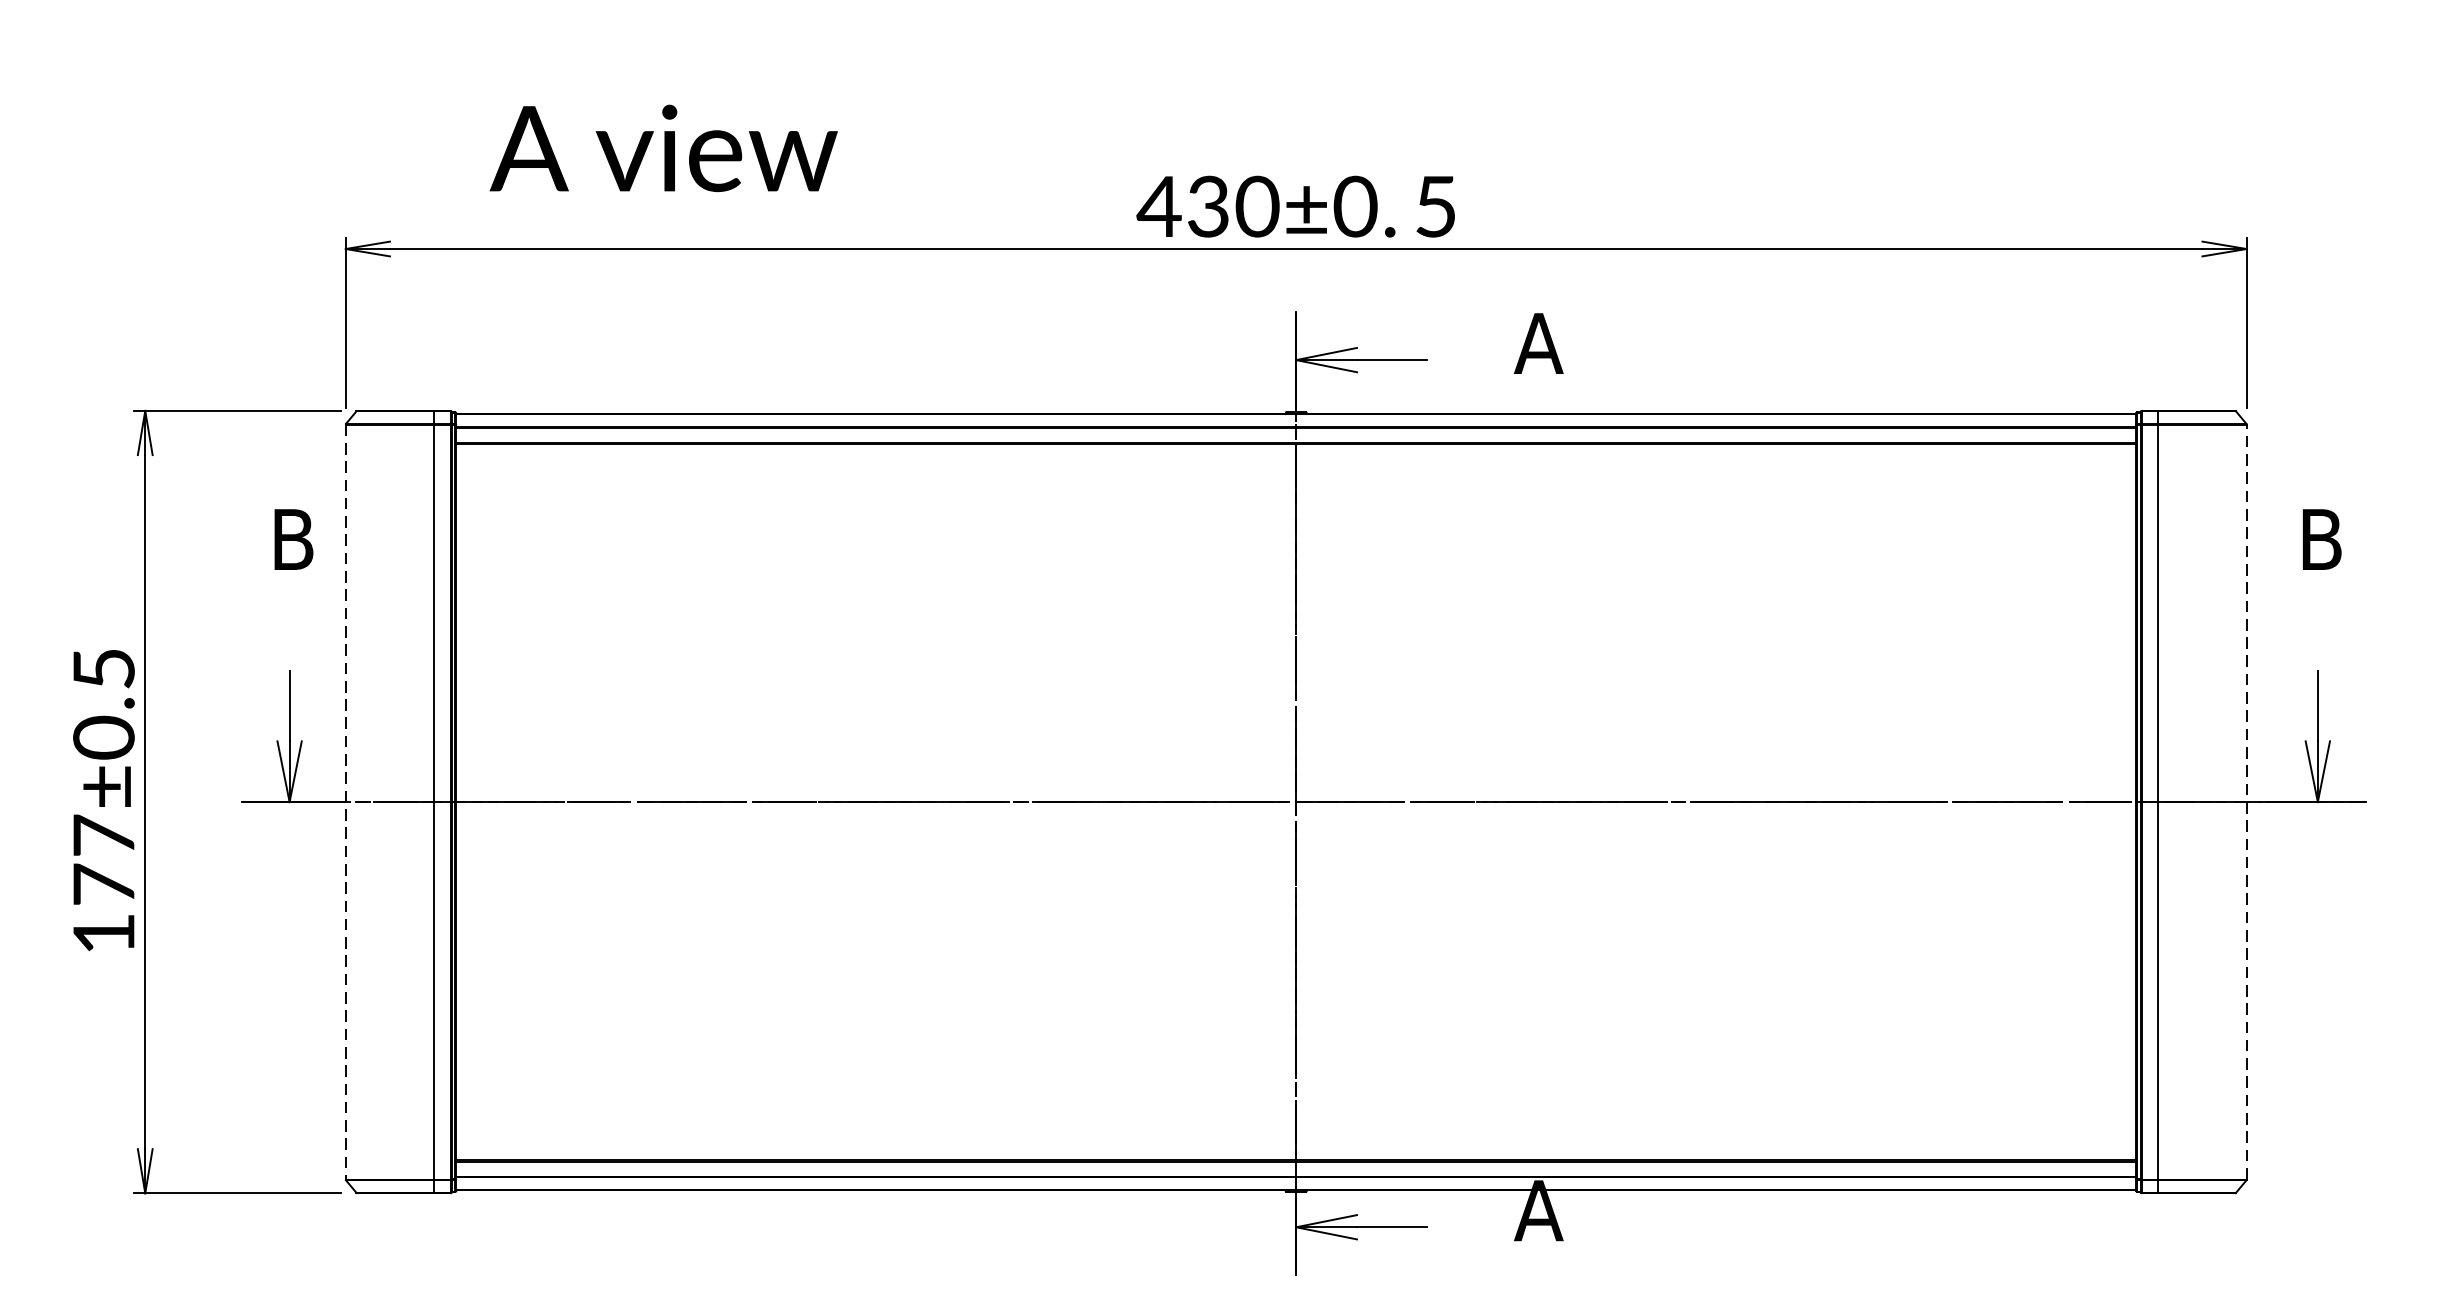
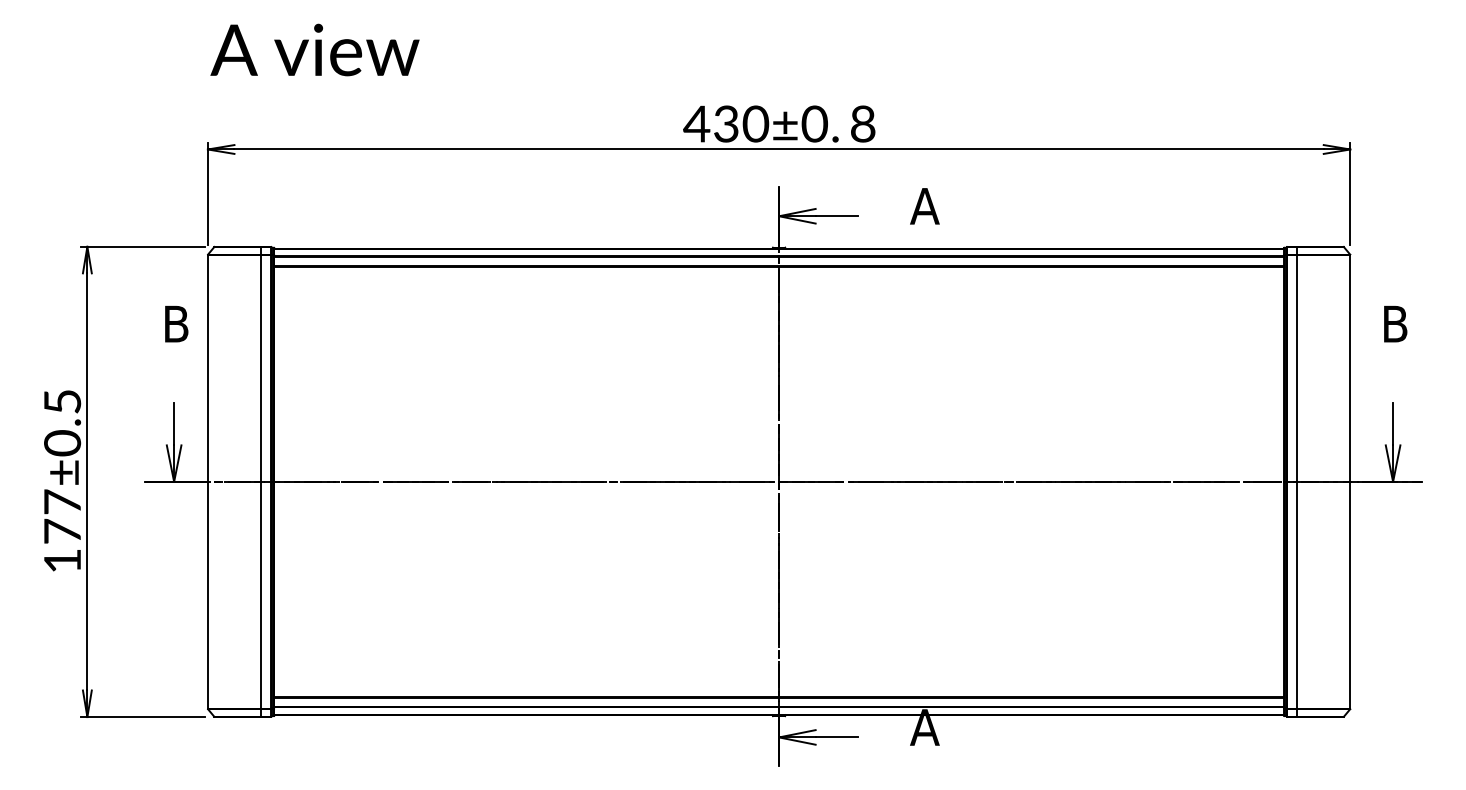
text: (662, 147) -> (314, 49), moved
text: (1436, 205) -> (863, 123), 5 -> 8
line: (345, 801) -> (207, 481), dashed -> solid
line: (2246, 801) -> (1350, 481), dashed -> solid

